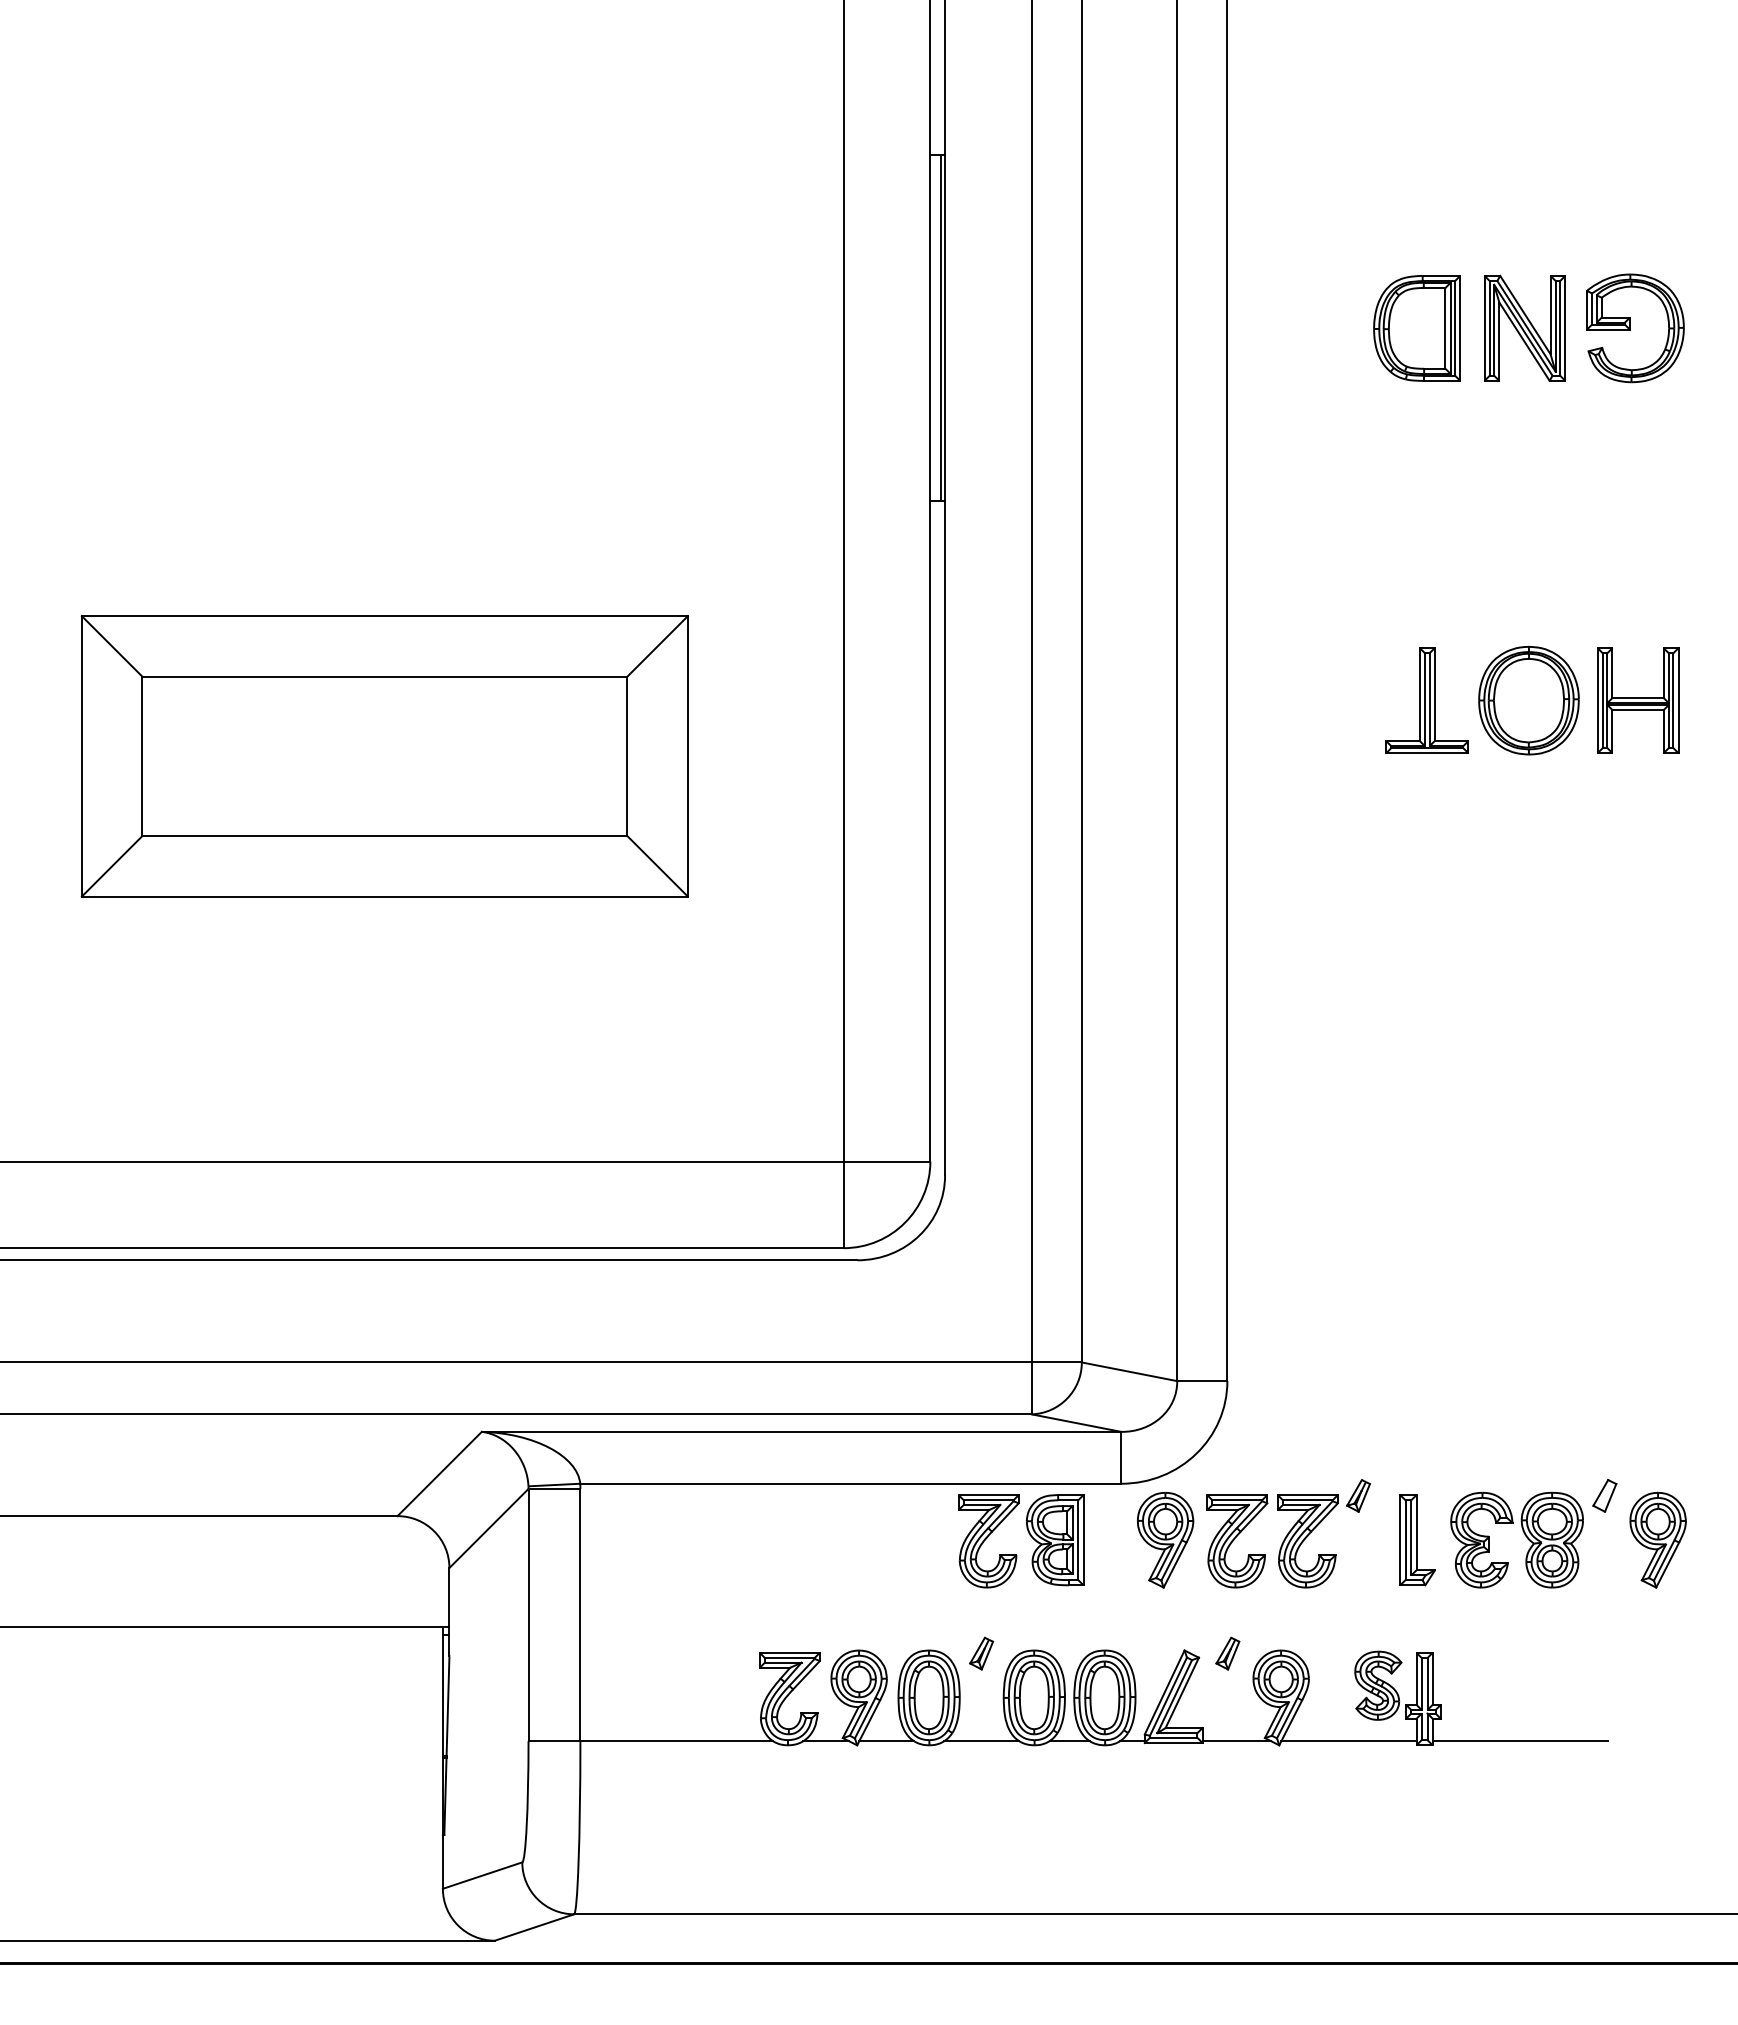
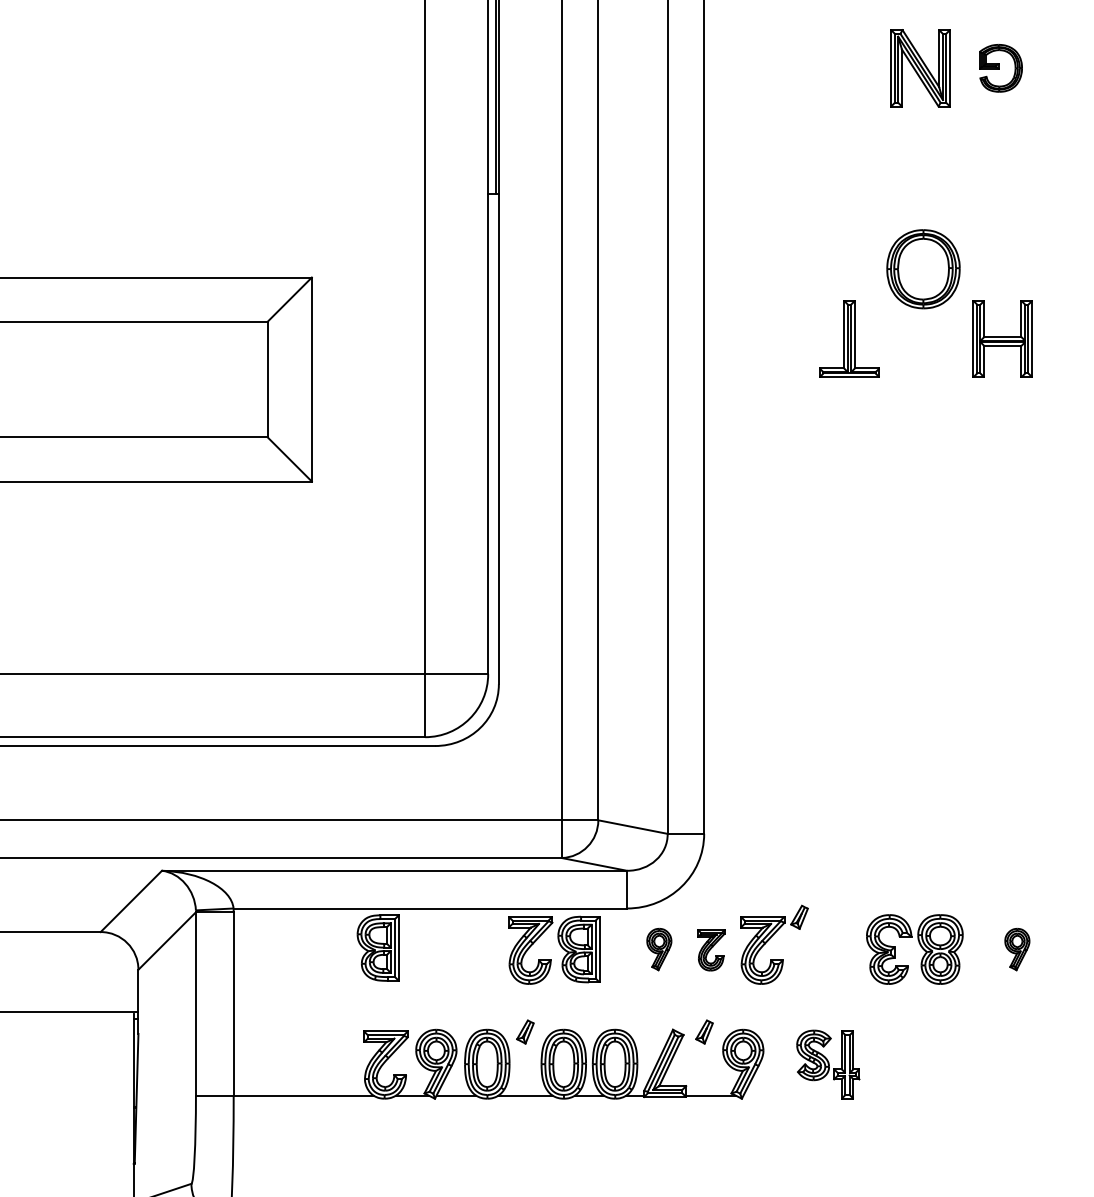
part: (1416, 328) -> (841, 68), removed
part: (1635, 328) -> (1000, 68), size x0.6
part: (1528, 700) -> (923, 269), moved
part: (1604, 1495) -> (978, 917), removed
part: (779, 1538) -> (378, 948), added
part: (1165, 1539) -> (659, 949), size x0.6
part: (1657, 1539) -> (1016, 949), size x0.6
part: (1417, 1540) -> (842, 949), removed
part: (1237, 1541) -> (711, 950), size x0.6
line: (1348, 1741) -> (792, 1095), removed
line: (1520, 1741) -> (917, 1095), removed

